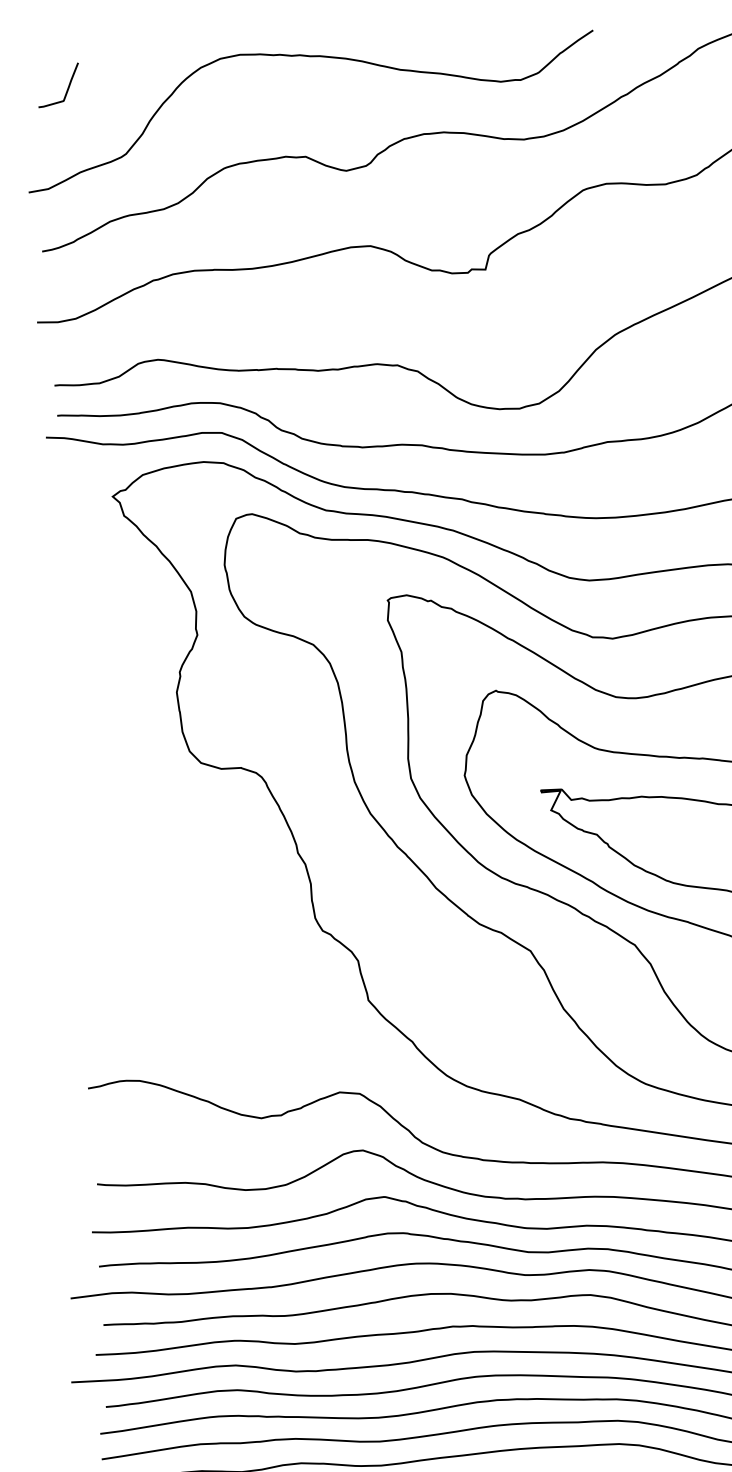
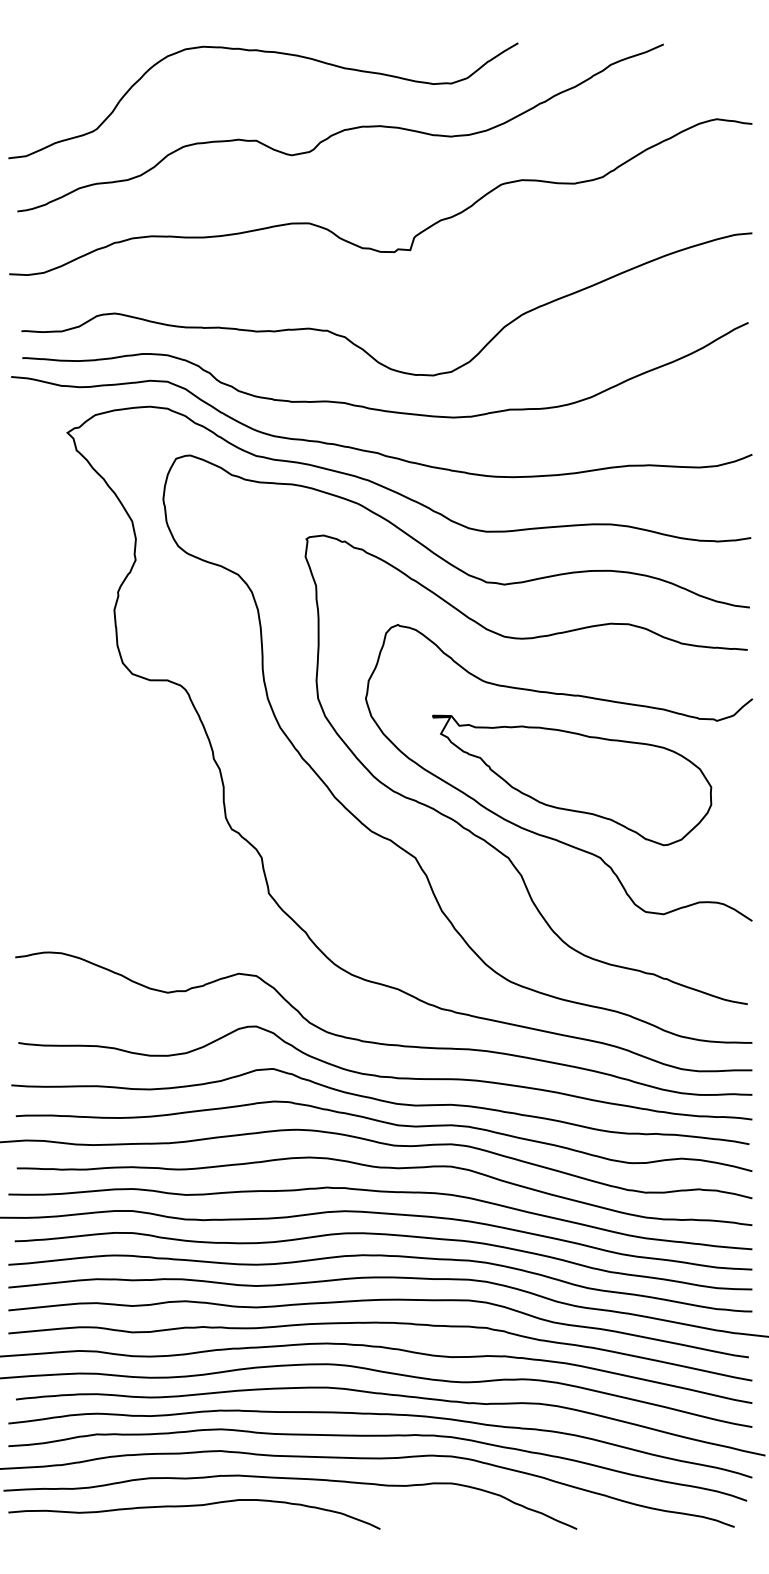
curve: (66, 89) -> (47, 68), removed

